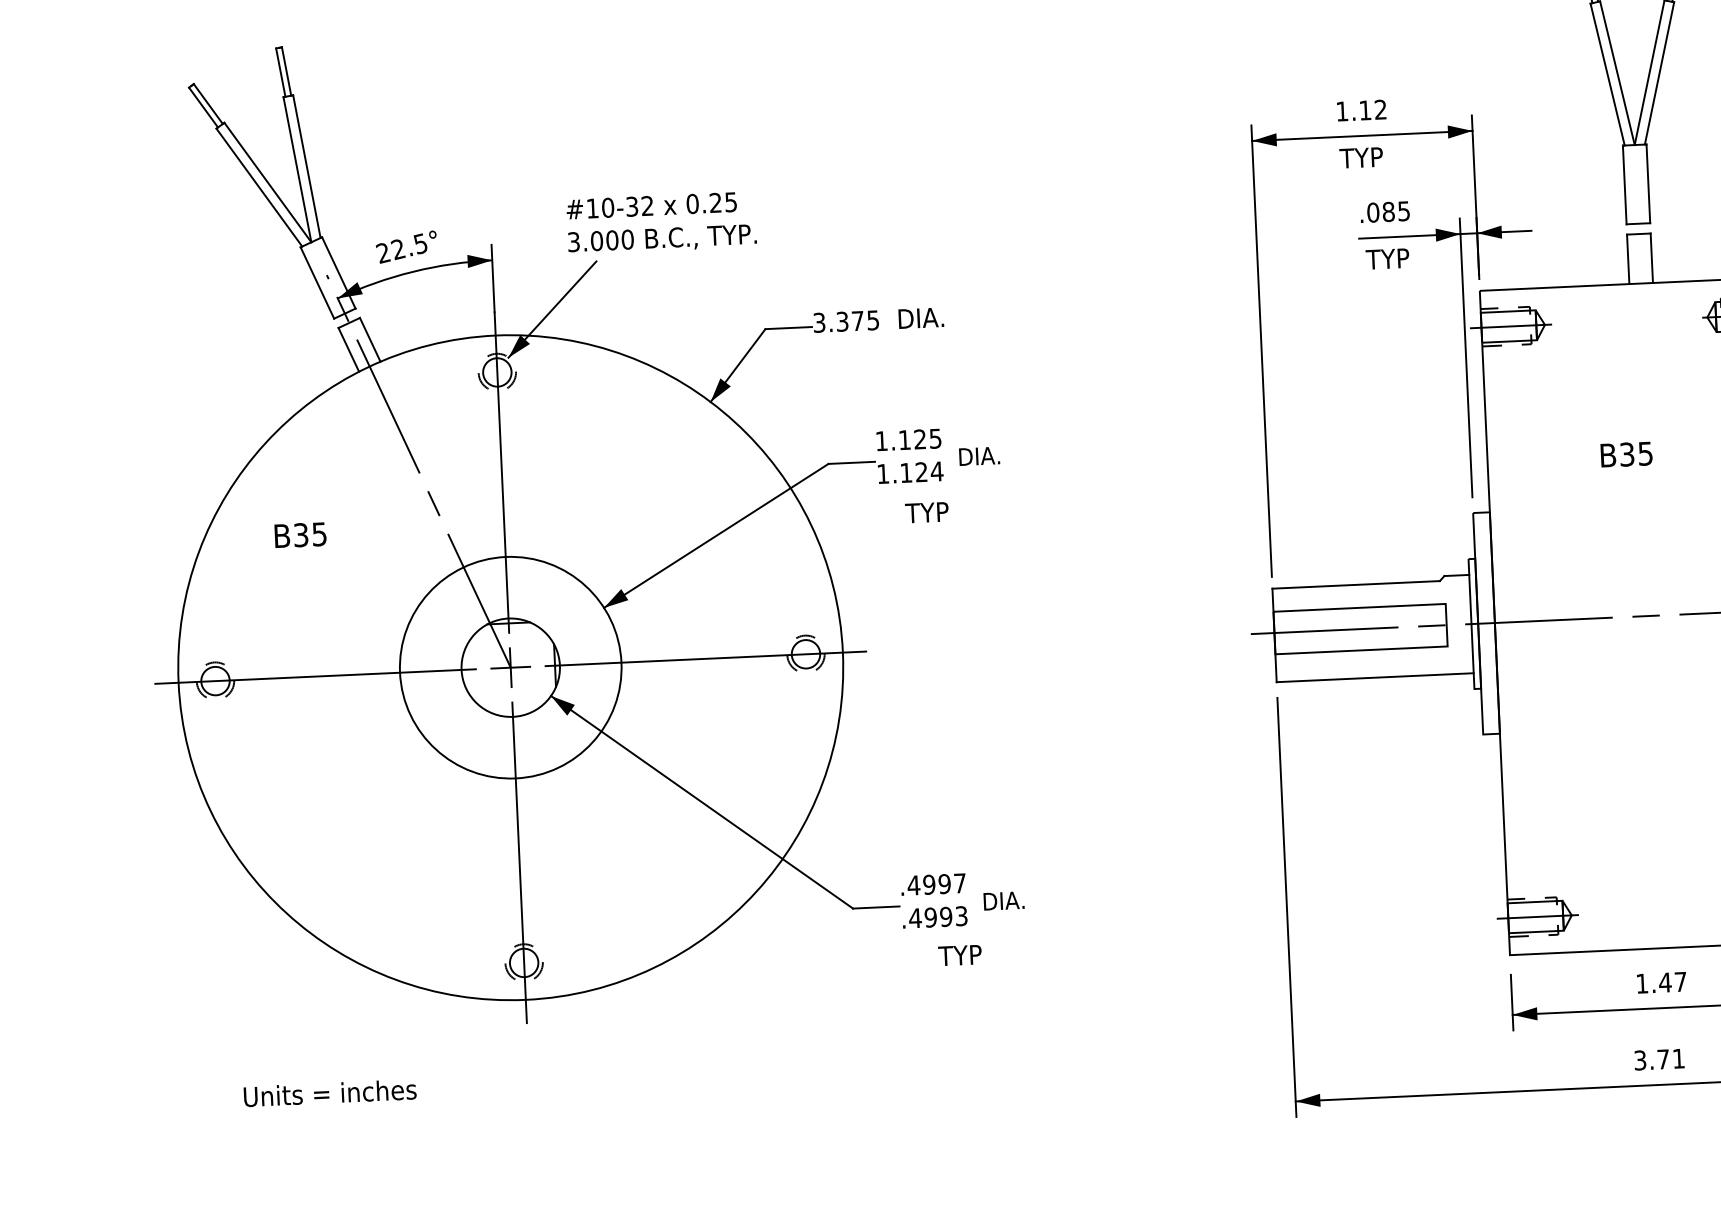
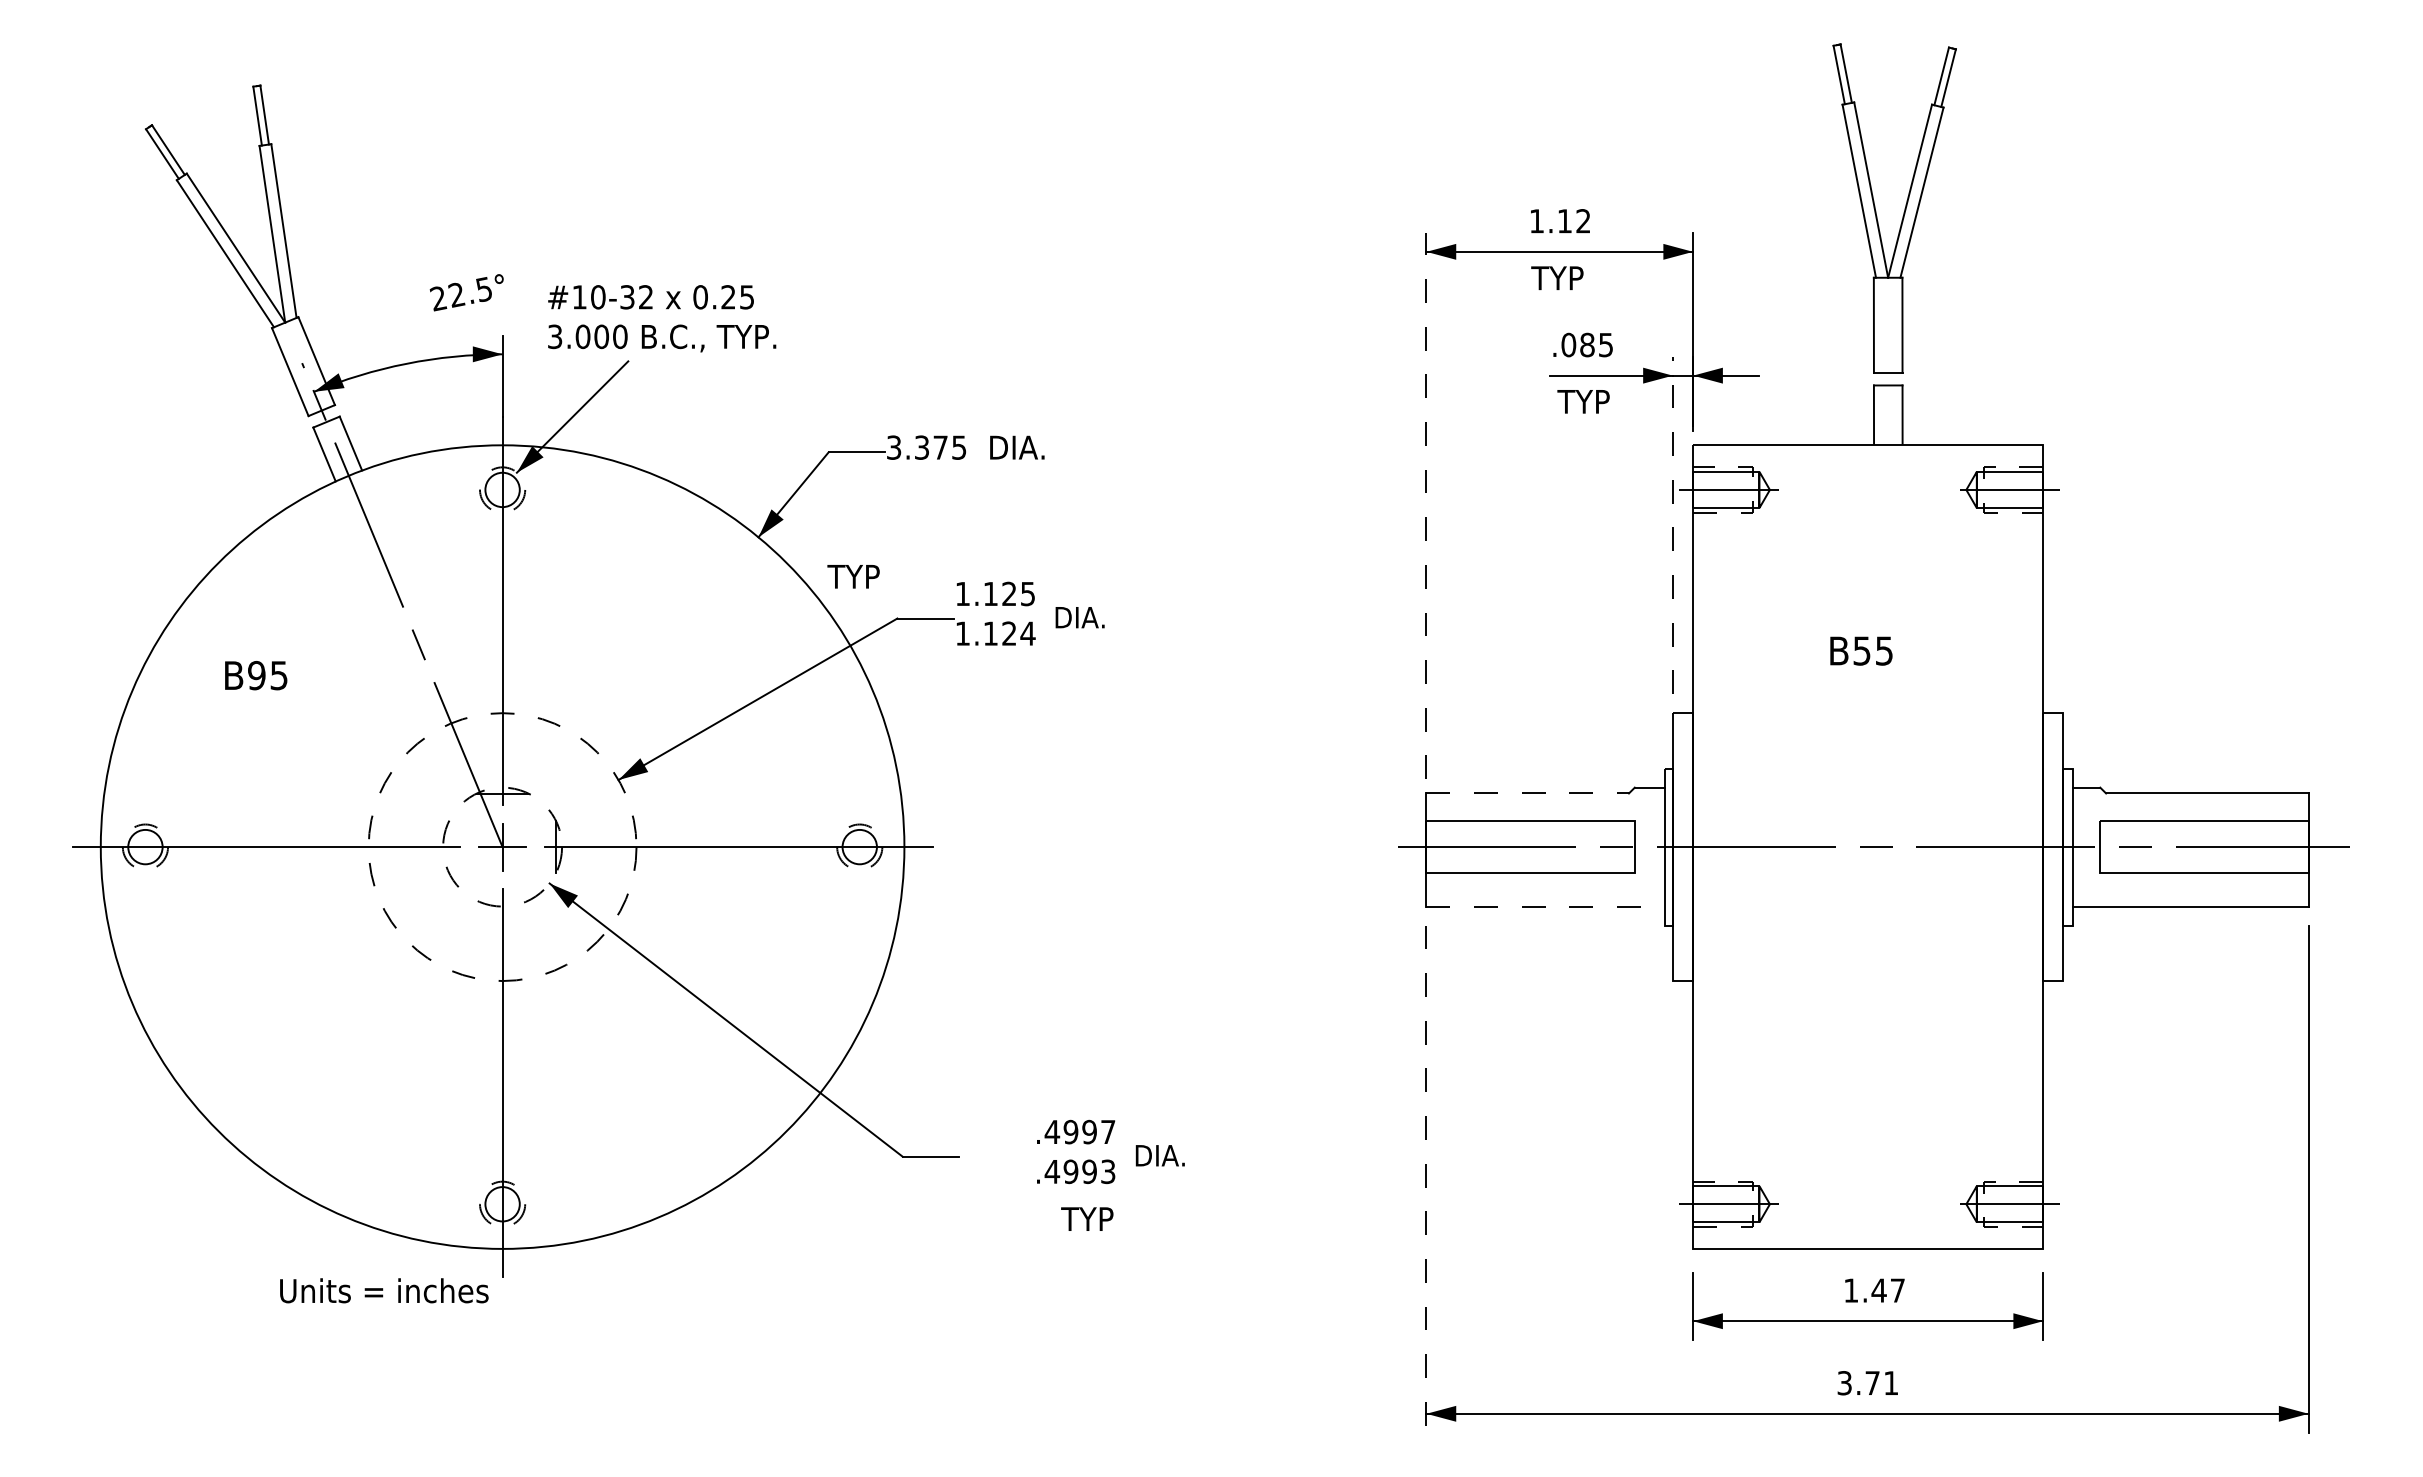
text: (661, 222) -> (662, 318), moved
text: (406, 247) -> (466, 292), moved
line: (1261, 350) -> (1426, 505), solid -> dashed
line: (1465, 357) -> (1672, 525), solid -> dashed
text: (1627, 454) -> (1862, 650), B35 -> B55
text: (926, 512) -> (853, 576), moved
text: (300, 535) -> (256, 675), B35 -> B95
line: (1356, 584) -> (1528, 793), solid -> dashed
circle: (510, 667) -> (502, 846), solid -> dashed
circle: (510, 668) -> (502, 847), solid -> dashed
line: (1375, 677) -> (1546, 906), solid -> dashed
text: (962, 899) -> (1110, 1151), moved
line: (1286, 907) -> (1426, 1179), solid -> dashed
text: (960, 954) -> (1087, 1218), moved
text: (330, 1092) -> (384, 1290), moved

